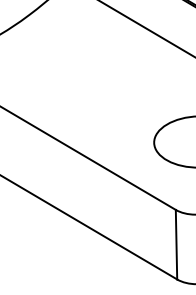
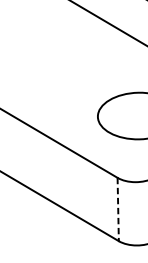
line: (176, 244) -> (118, 209), solid -> dashed

